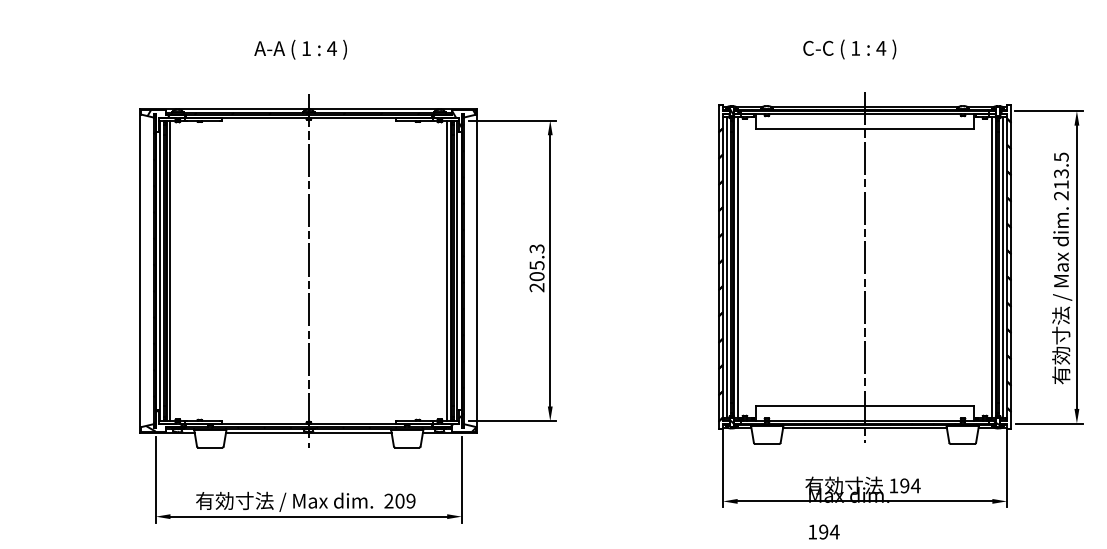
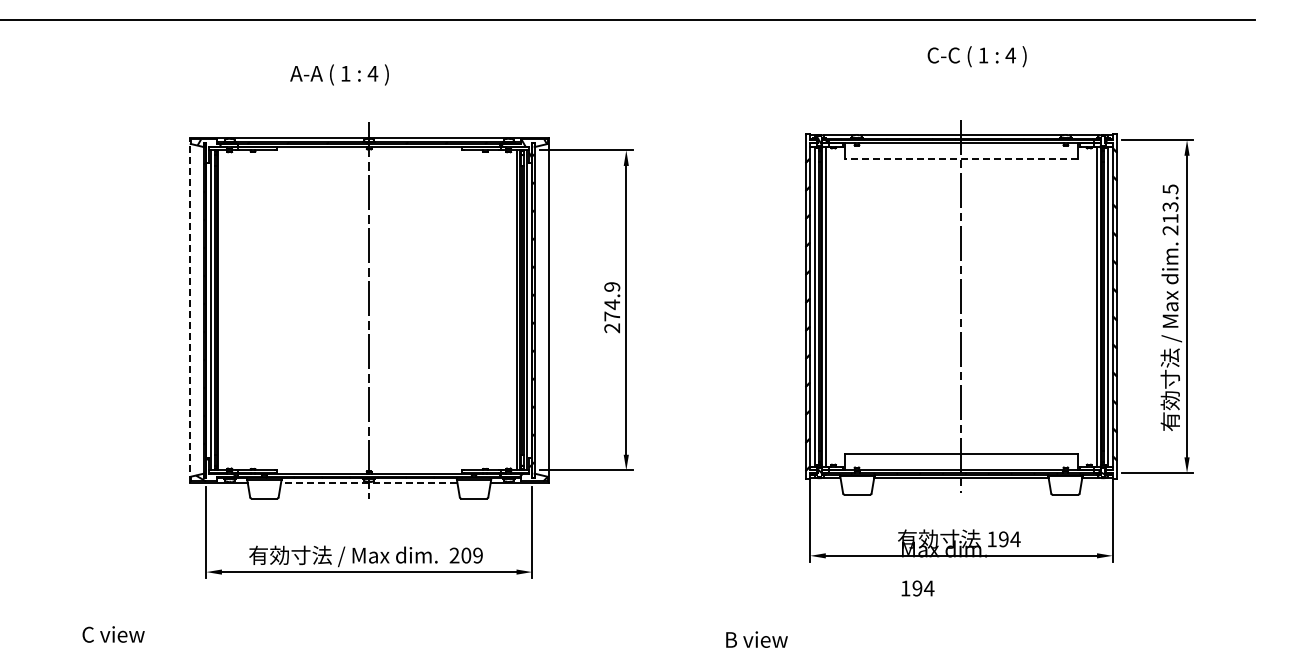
text: (300, 49) -> (339, 74), moved
text: (849, 49) -> (976, 56), moved
line: (864, 128) -> (960, 158), solid -> dashed
text: (537, 262) -> (612, 301), 205.3 -> 274.9
line: (140, 270) -> (189, 310), solid -> dashed
line: (170, 270) -> (221, 310), removed
line: (308, 433) -> (368, 483), solid -> dashed

